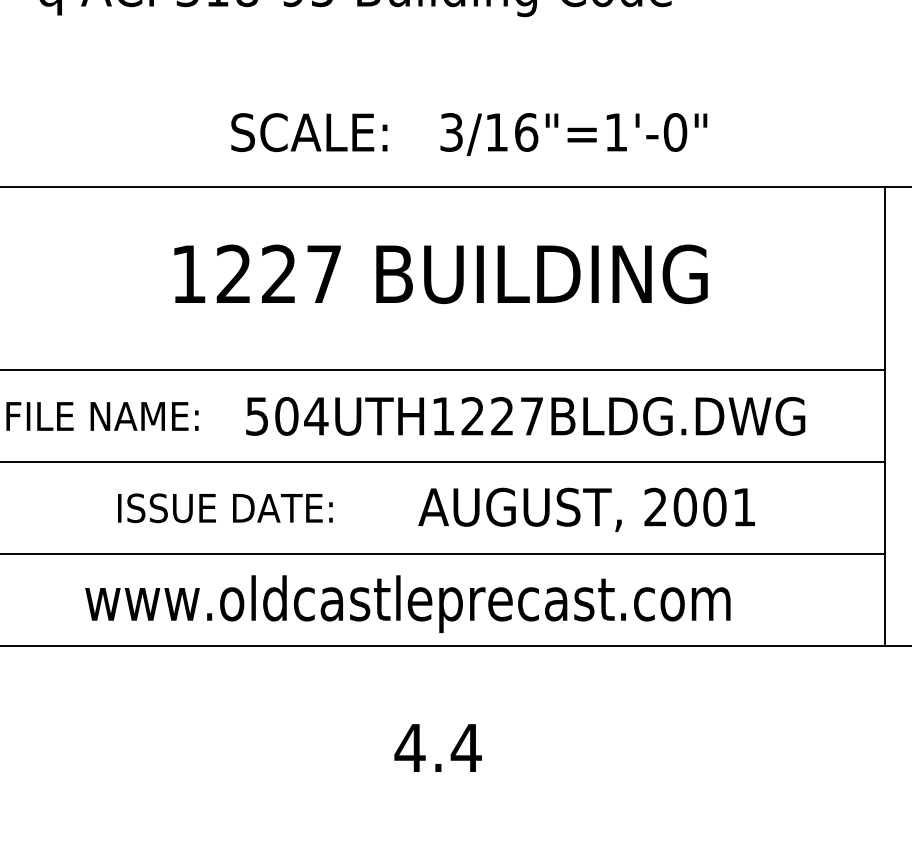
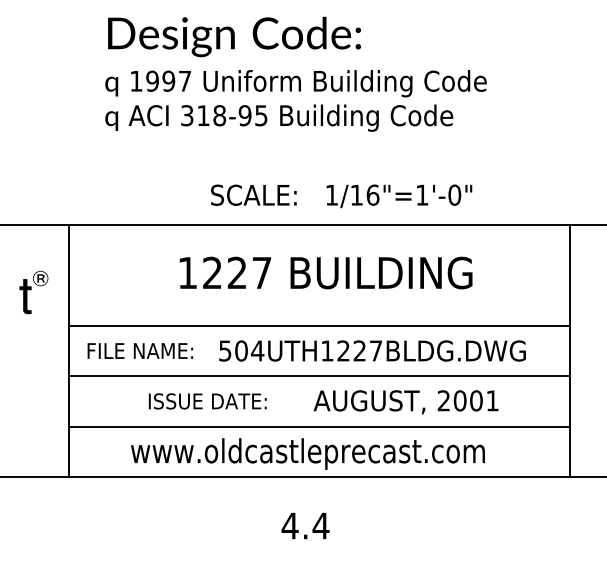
text: (450, 131) -> (331, 194), 3/16"=1'-0" -> 1/16"=1'-0"
text: (438, 748) -> (305, 526), moved

